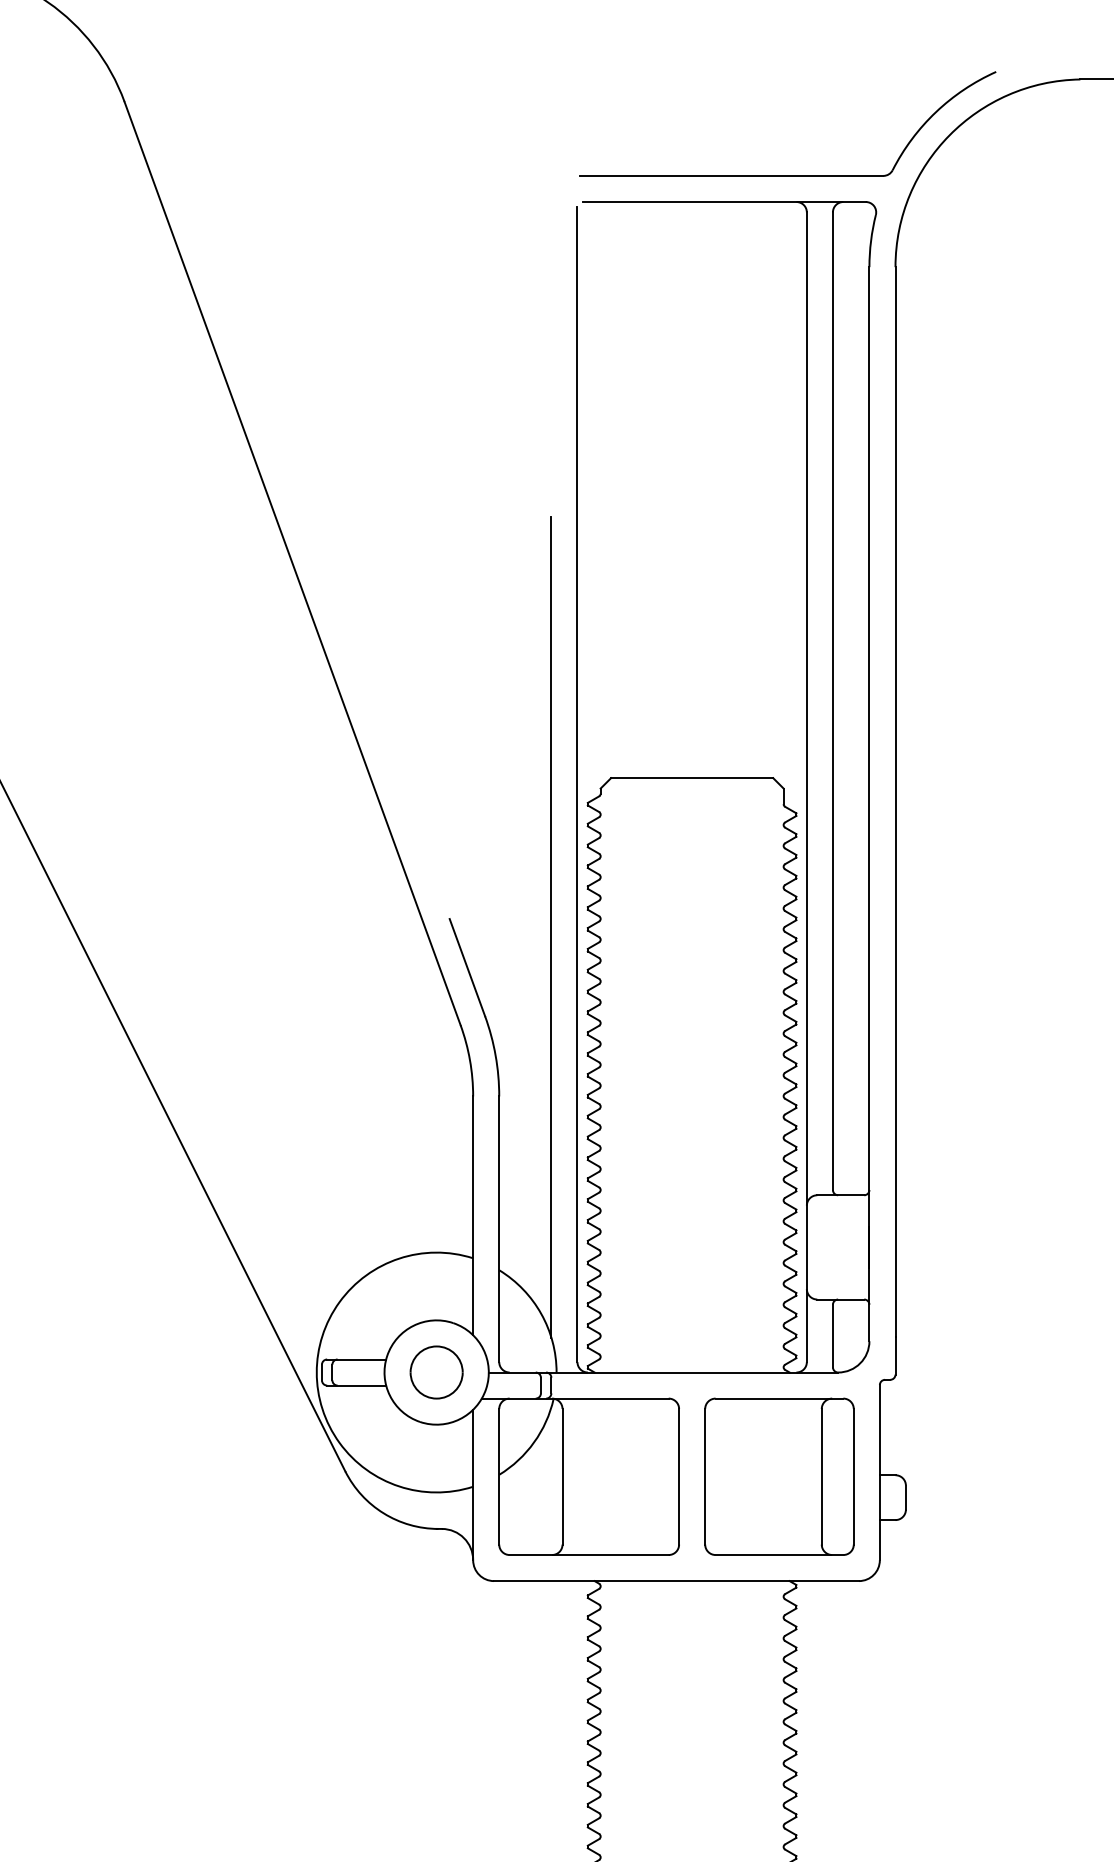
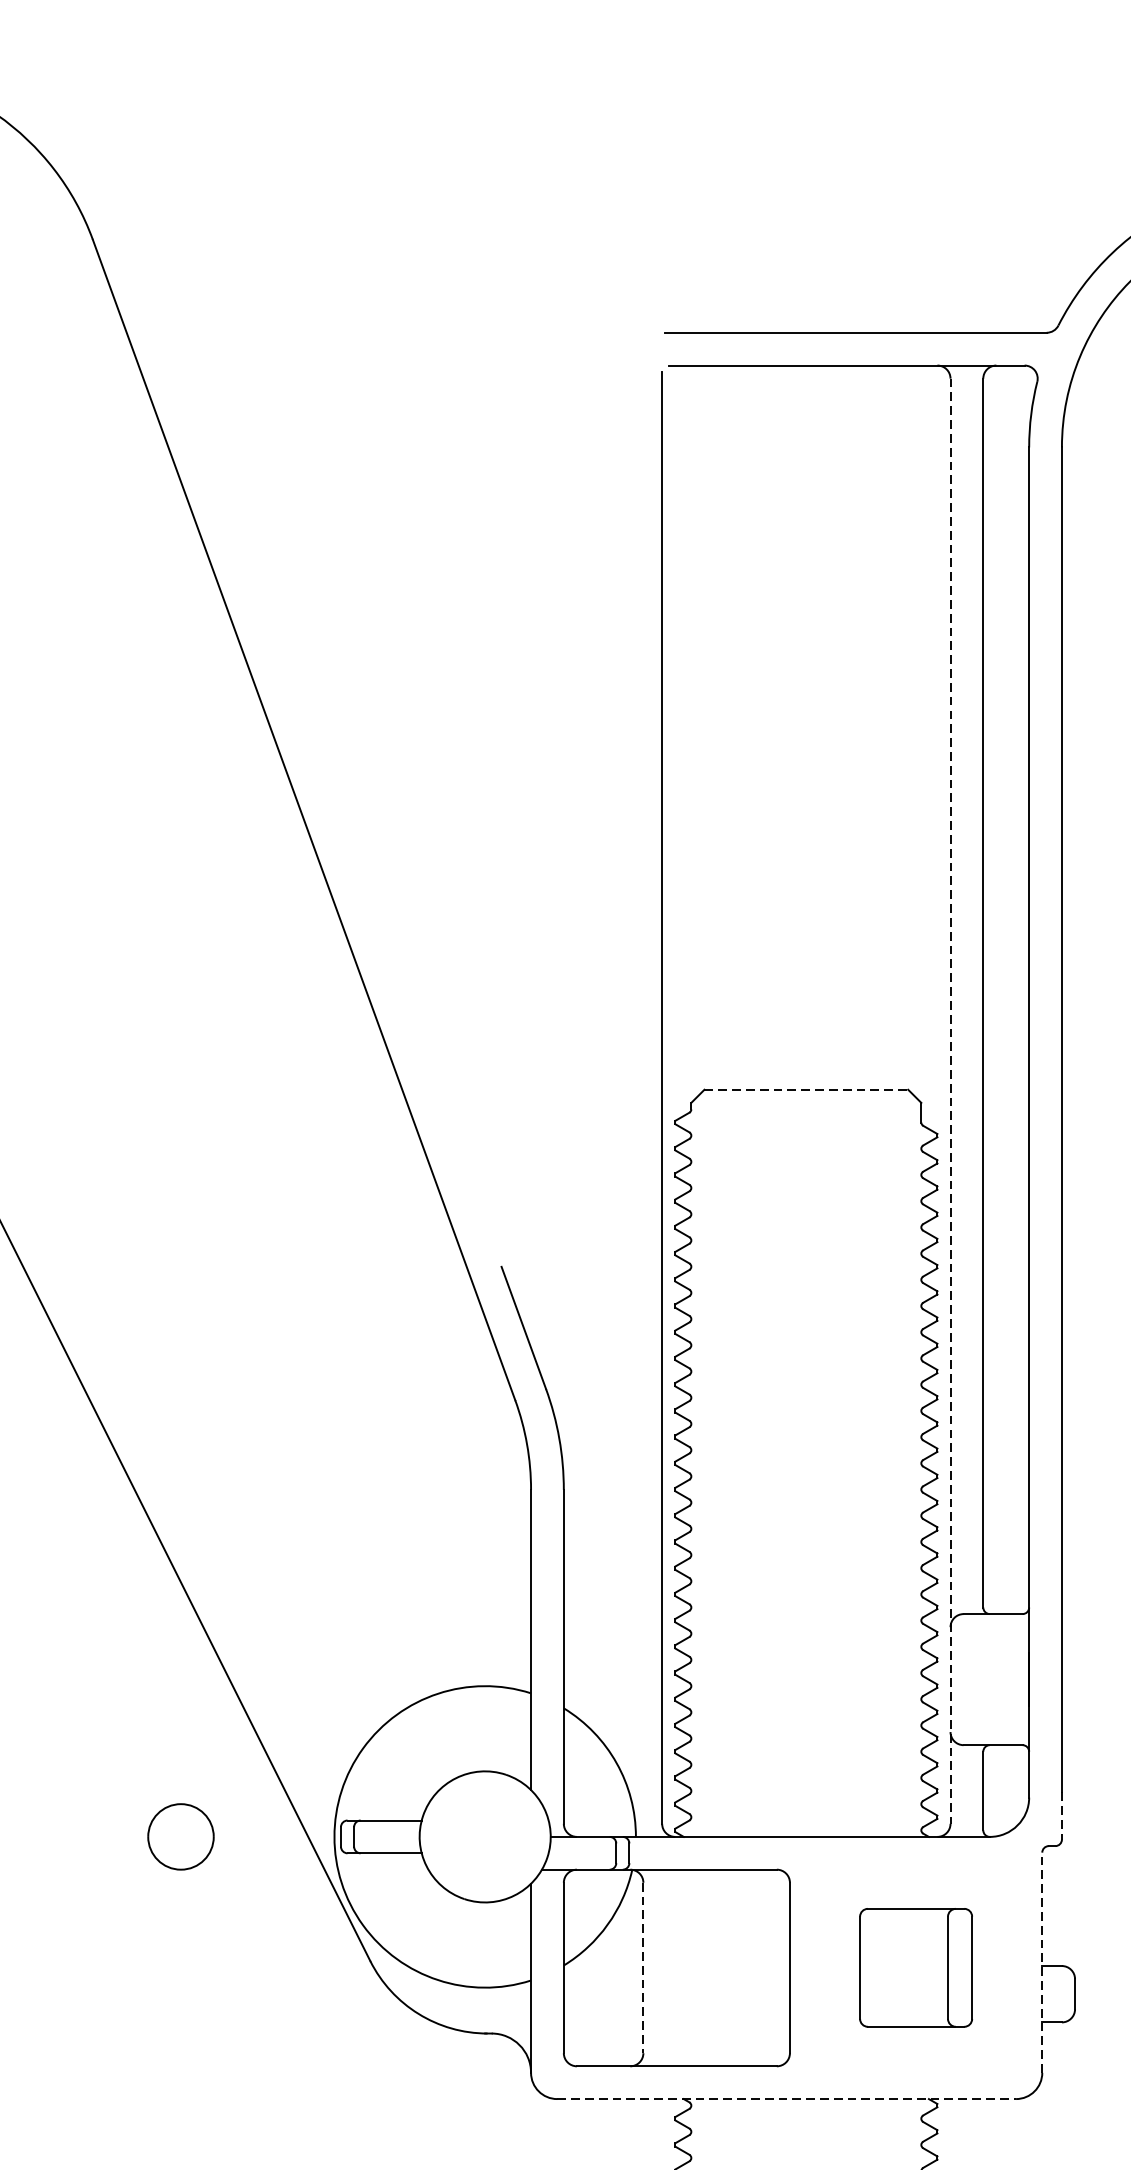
line: (692, 778) -> (806, 1090), solid -> dashed
line: (806, 787) -> (950, 1101), solid -> dashed
line: (551, 927) -> (629, 1277), removed
line: (895, 1355) -> (1061, 1815), solid -> dashed
part: (436, 1372) -> (180, 1836), moved
line: (879, 1472) -> (1041, 1962), solid -> dashed
line: (562, 1476) -> (643, 1967), solid -> dashed
part: (779, 1476) -> (916, 1967), size x0.6
line: (677, 1581) -> (787, 2099), solid -> dashed

